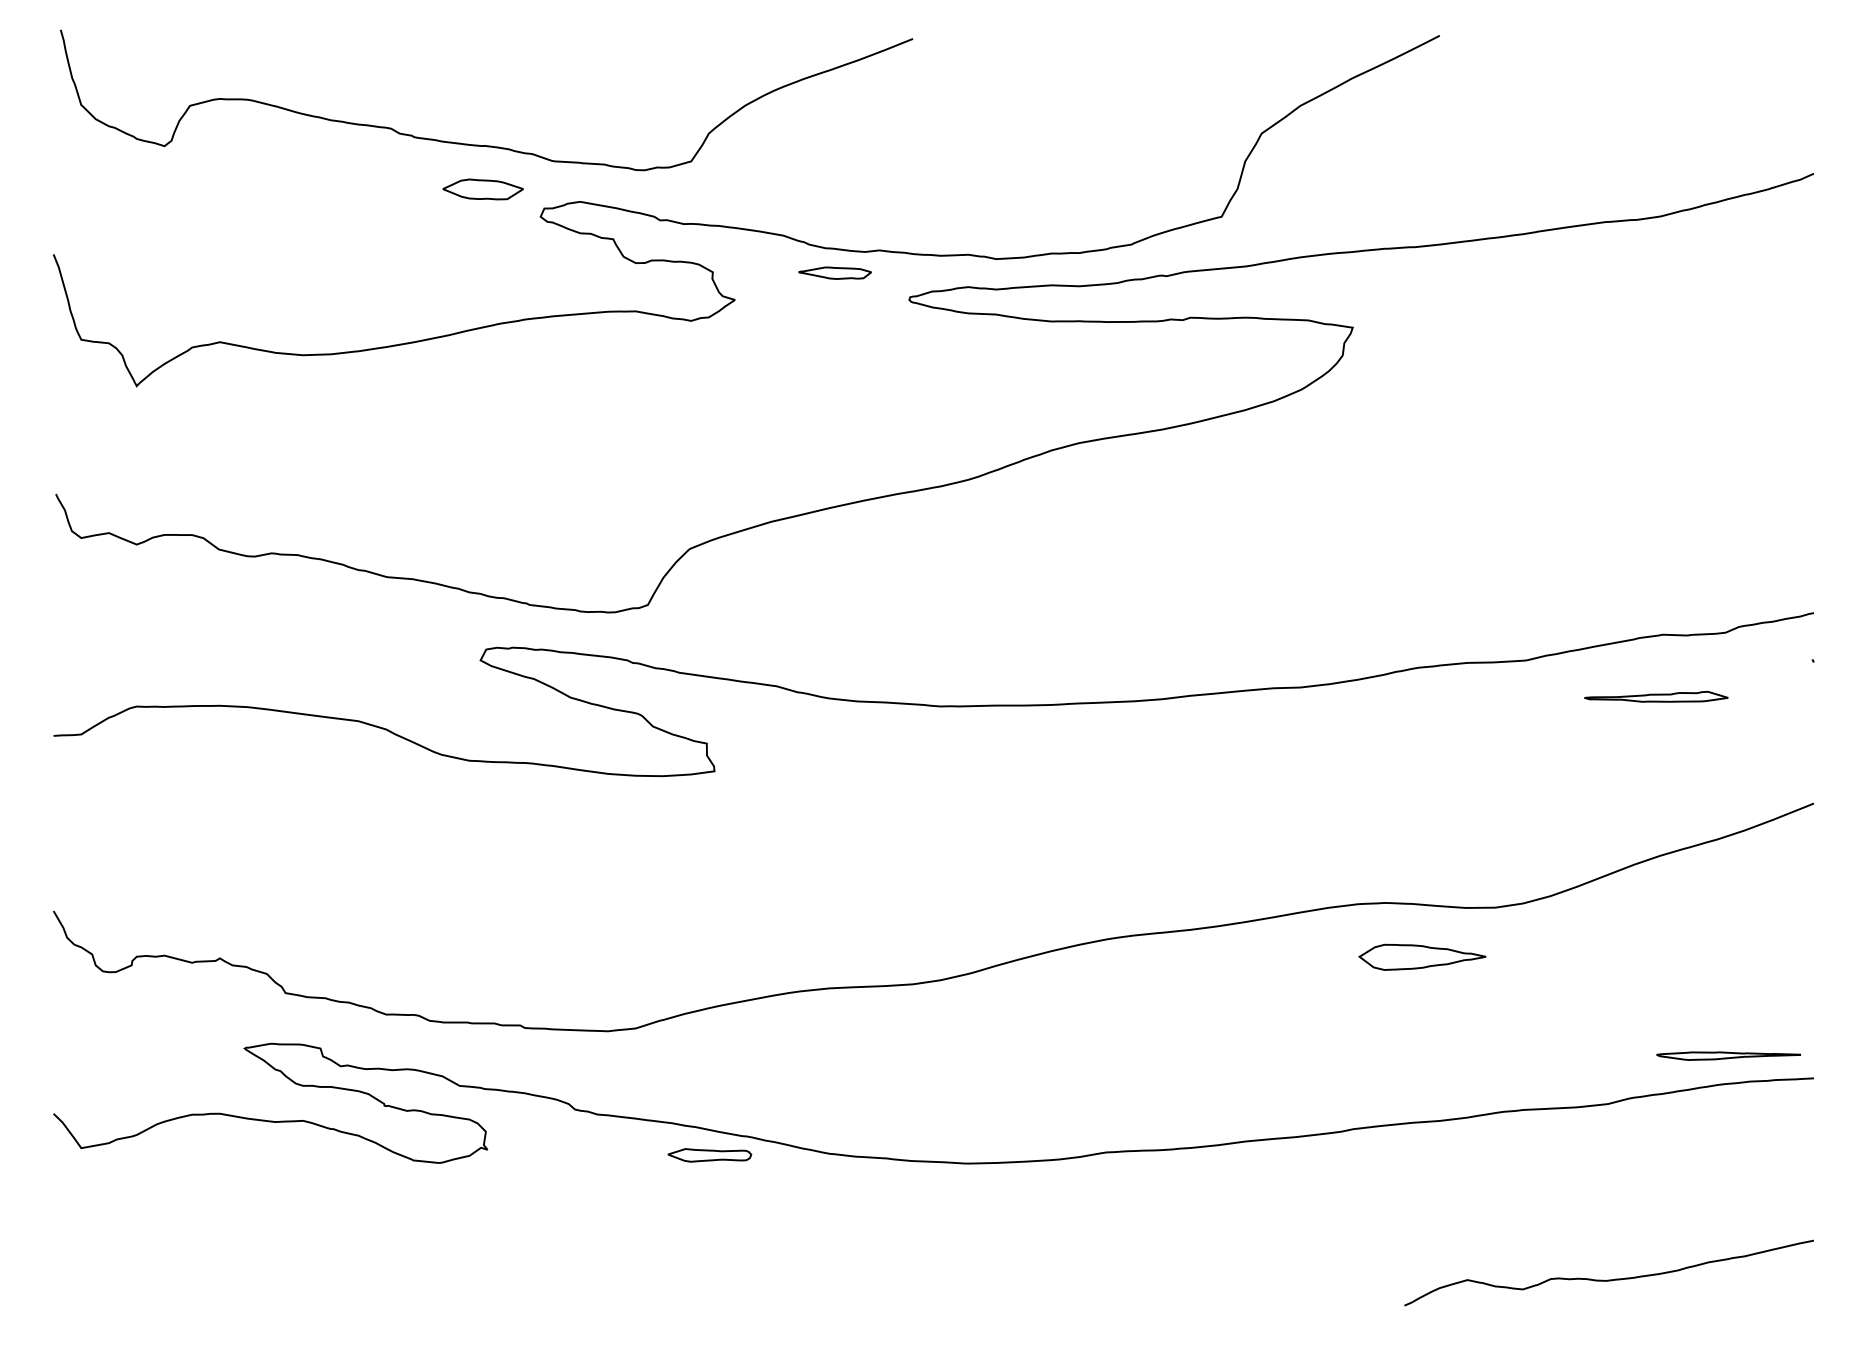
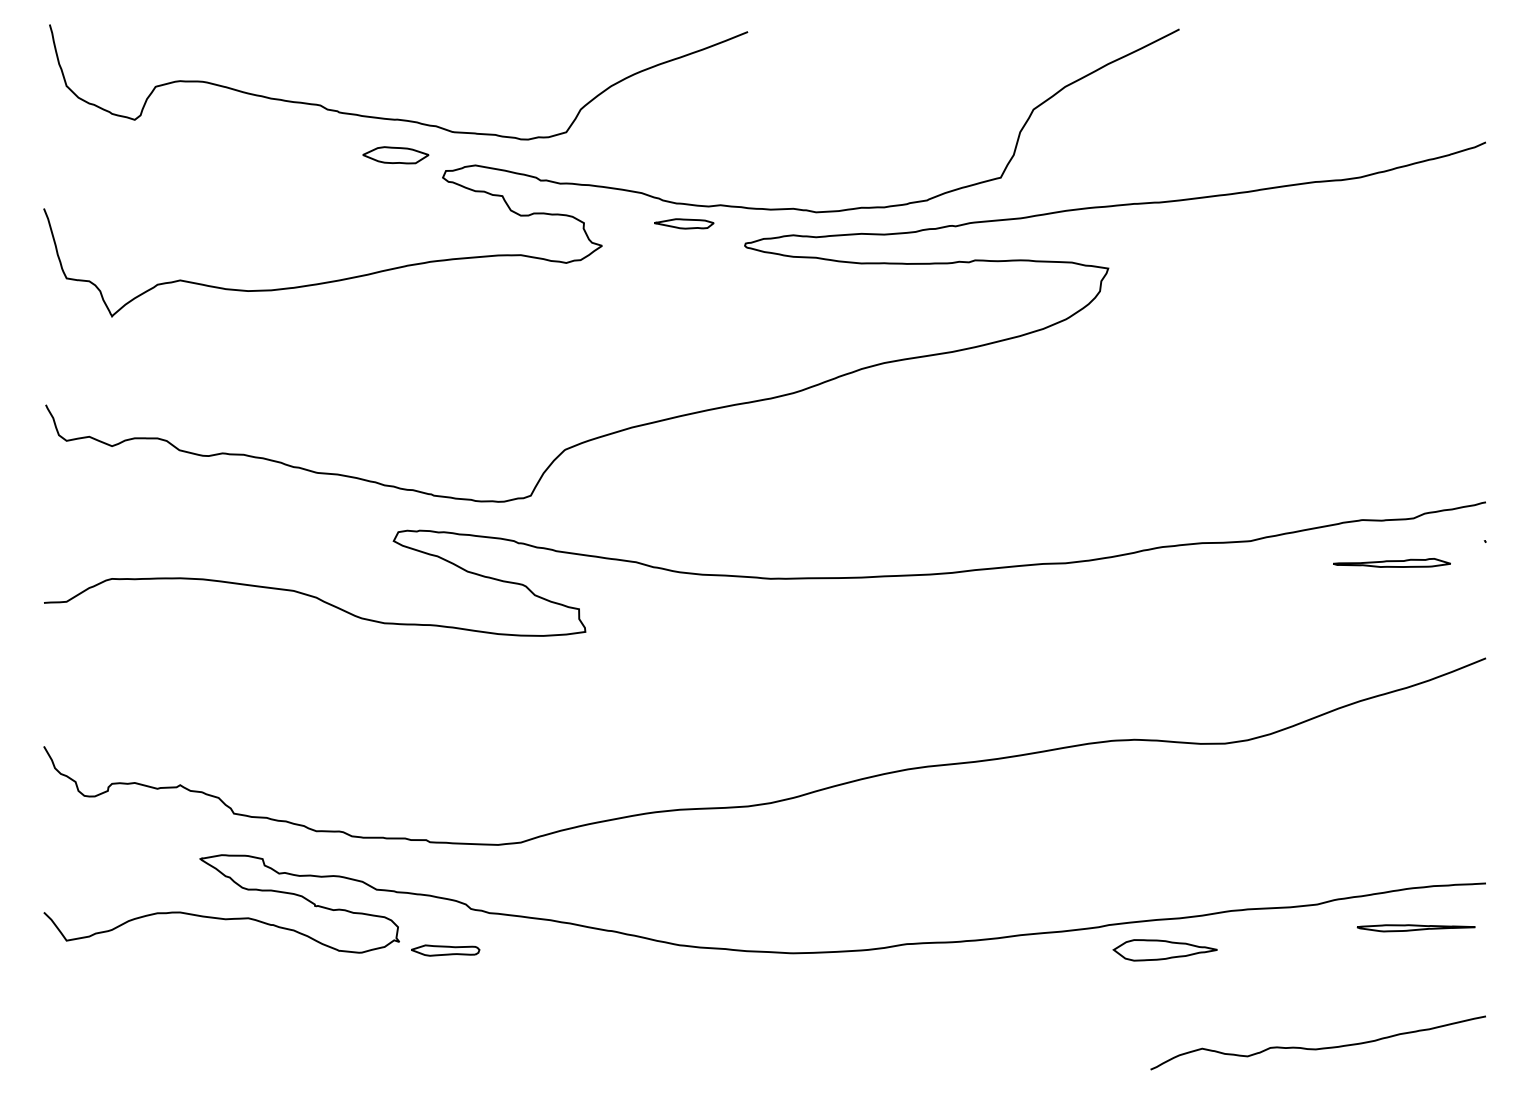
part: (1655, 696) -> (1391, 562), moved
part: (1421, 957) -> (1164, 950), moved
part: (1727, 1056) -> (1415, 928), moved
part: (709, 1155) -> (445, 950), moved

